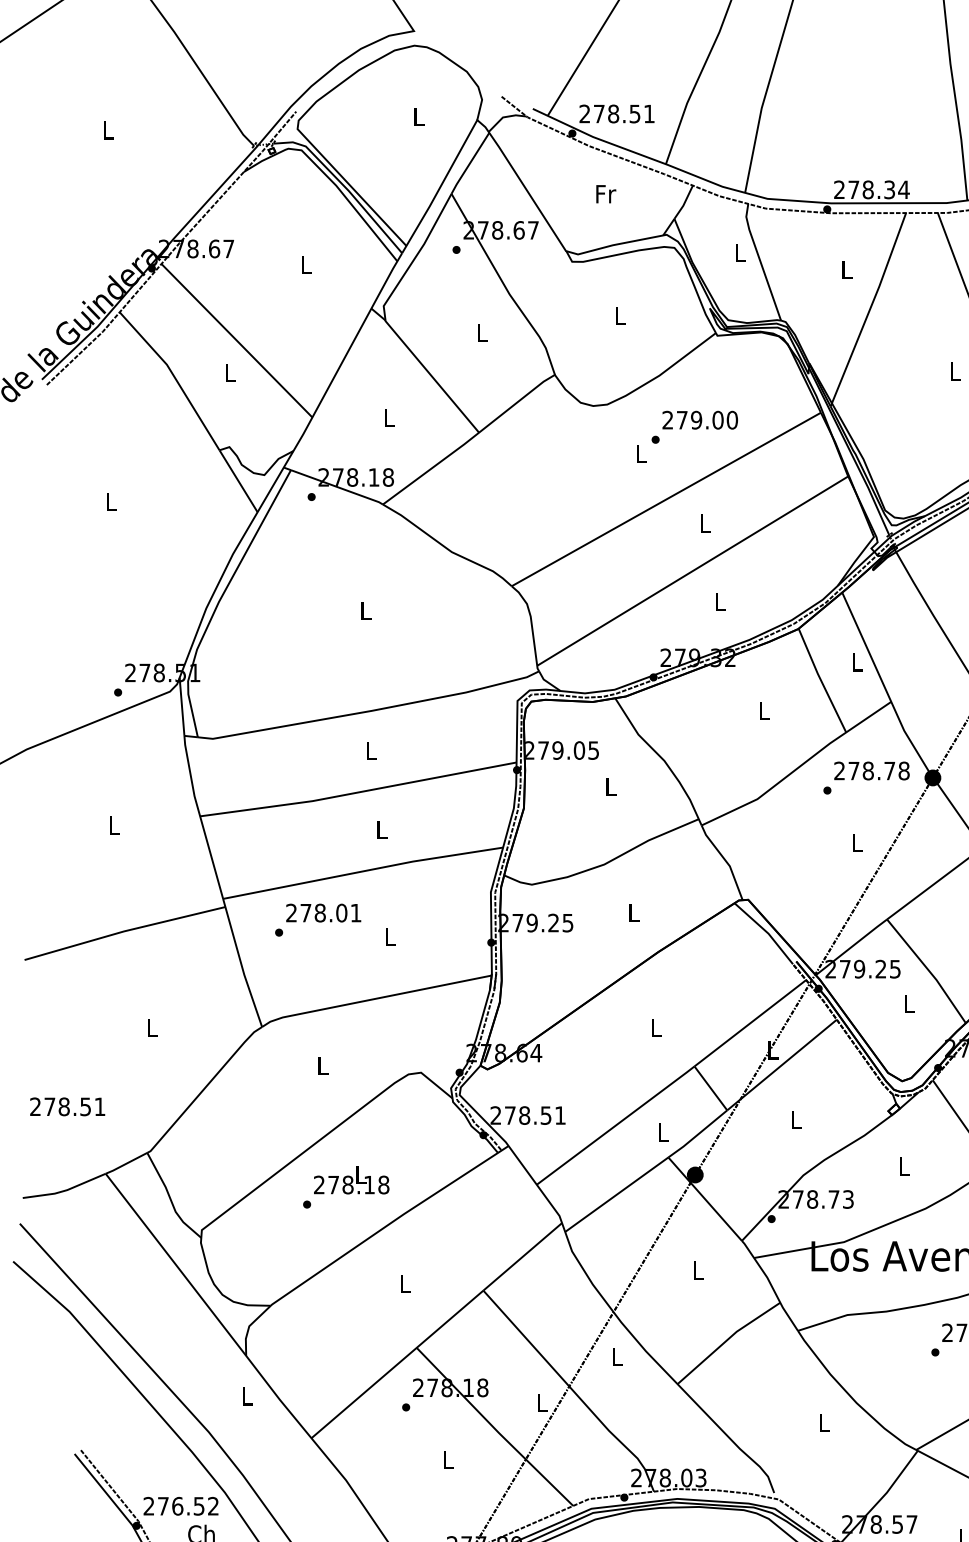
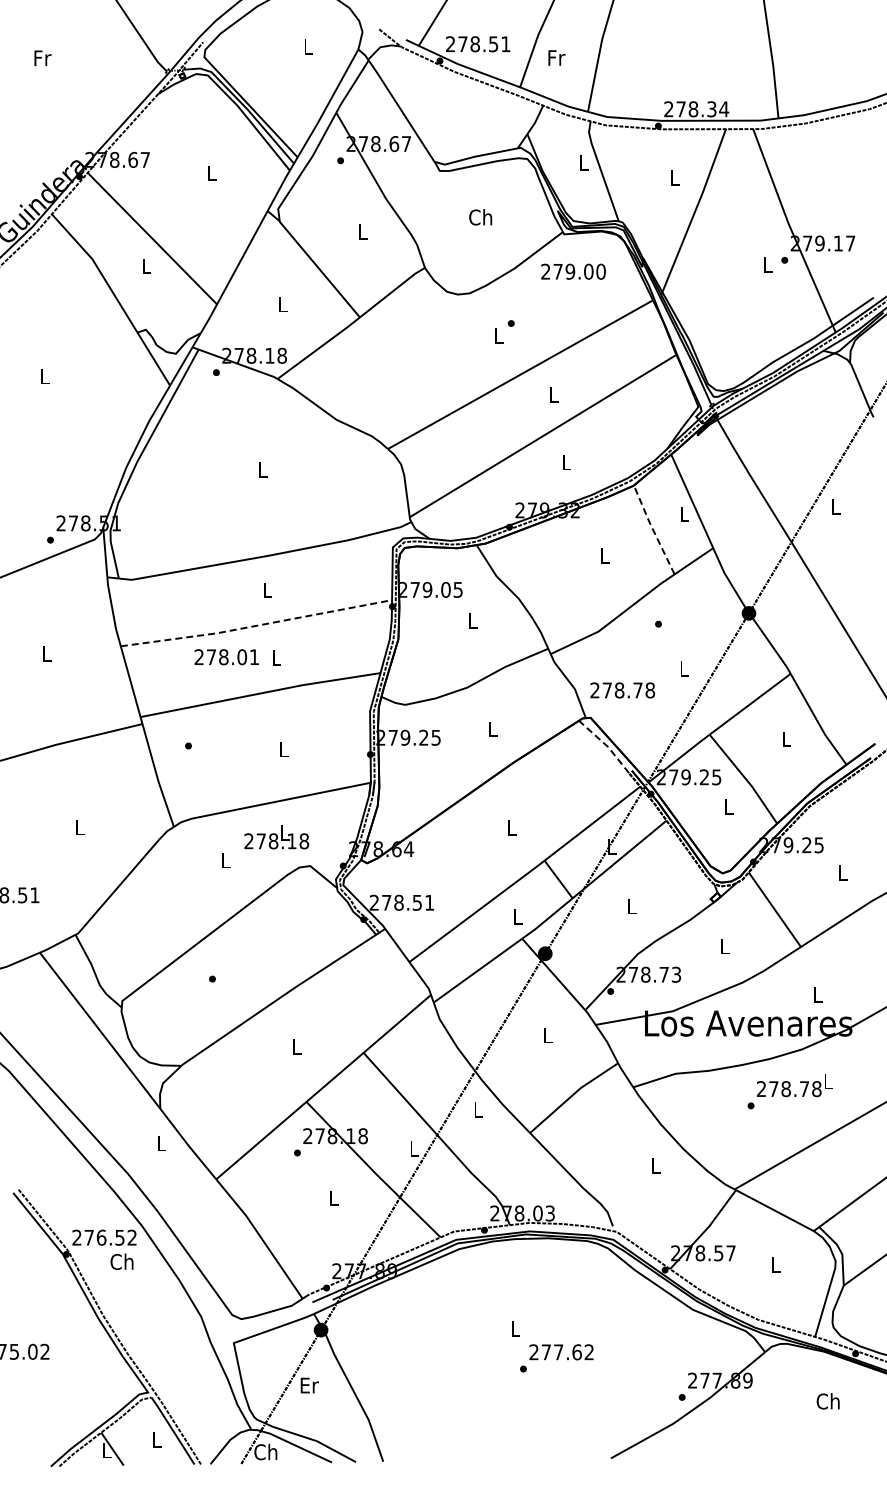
text: (108, 130) -> (42, 58), L -> Fr
text: (605, 193) -> (556, 57), moved
text: (619, 316) -> (480, 217), L -> Ch
text: (700, 419) -> (573, 271), moved
line: (820, 680) -> (652, 529), solid -> dashed
text: (871, 771) -> (622, 690), moved
line: (358, 792) -> (256, 625), solid -> dashed
text: (323, 913) -> (226, 657), moved
line: (765, 930) -> (605, 744), solid -> dashed
text: (351, 1180) -> (276, 837), moved

